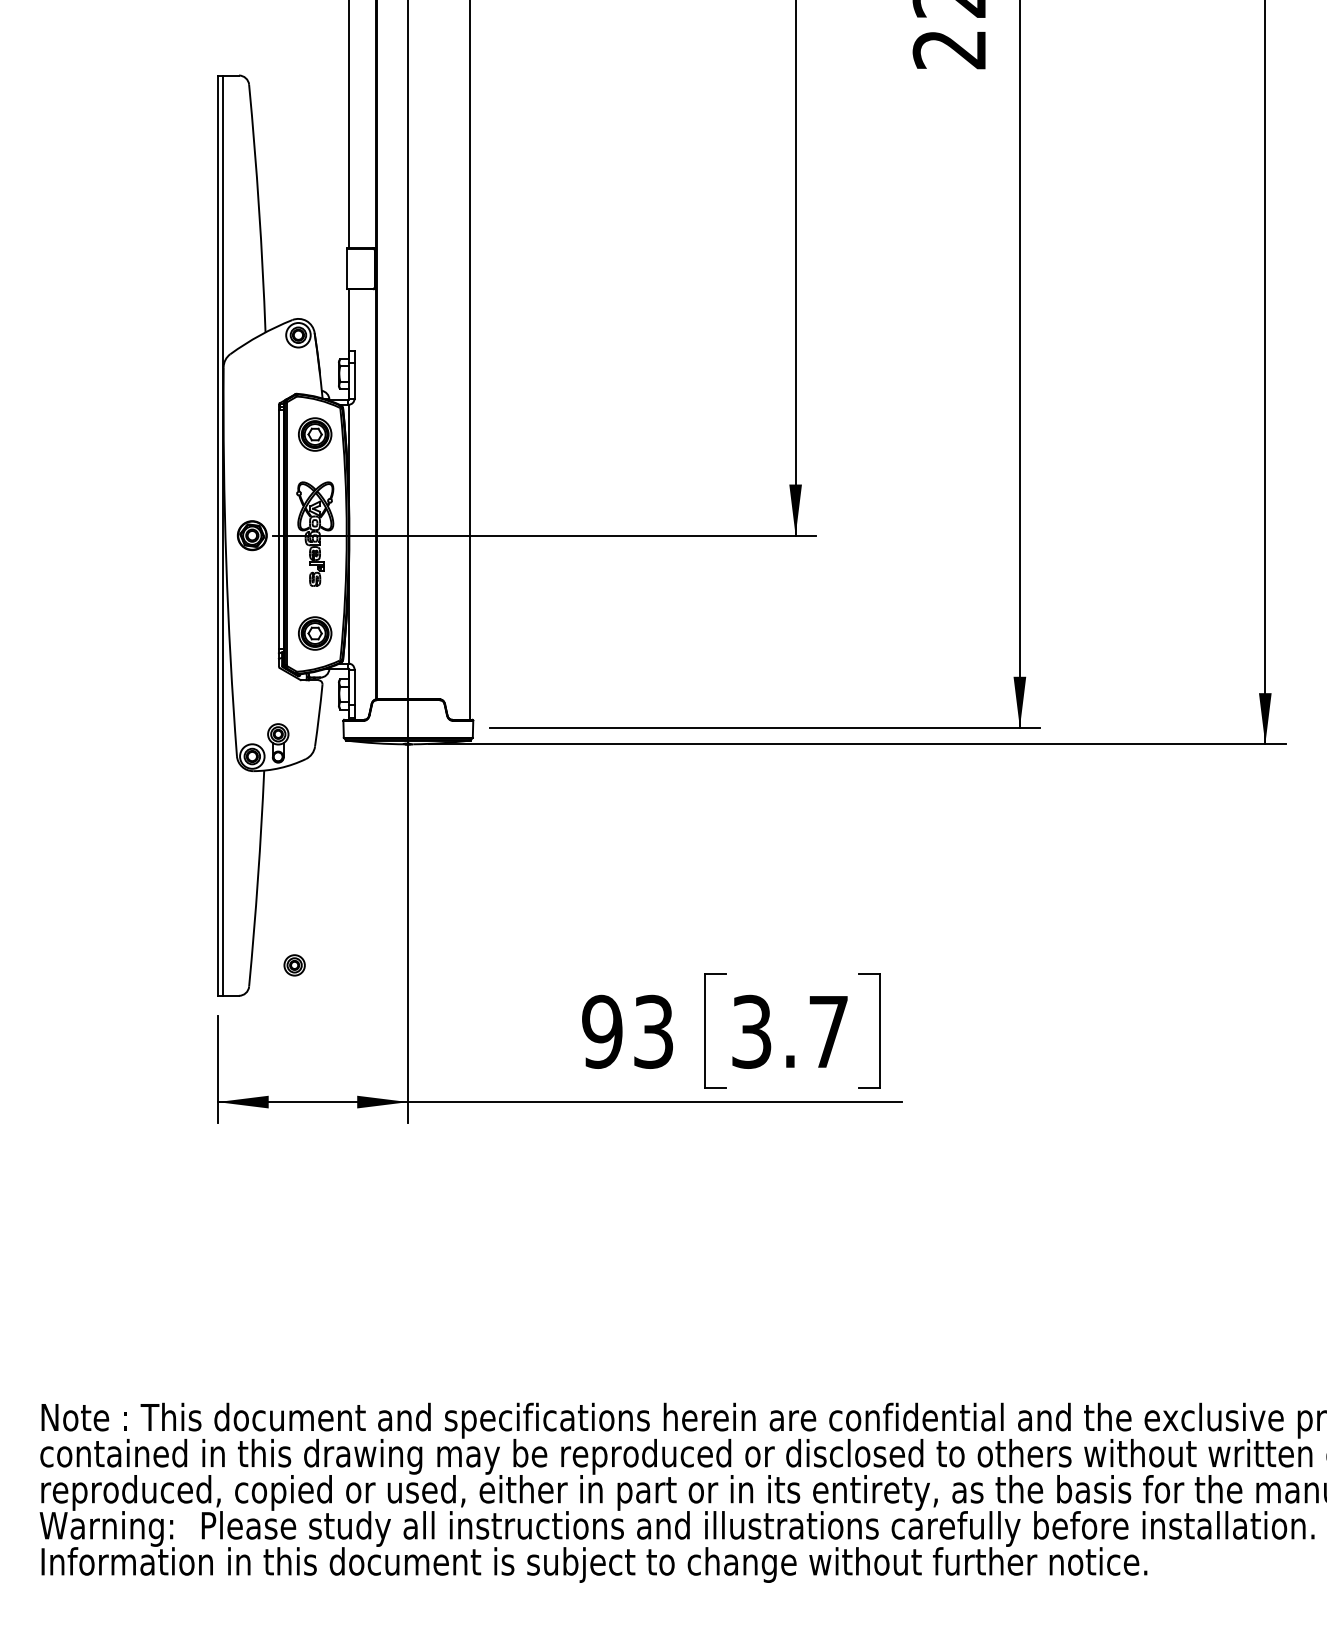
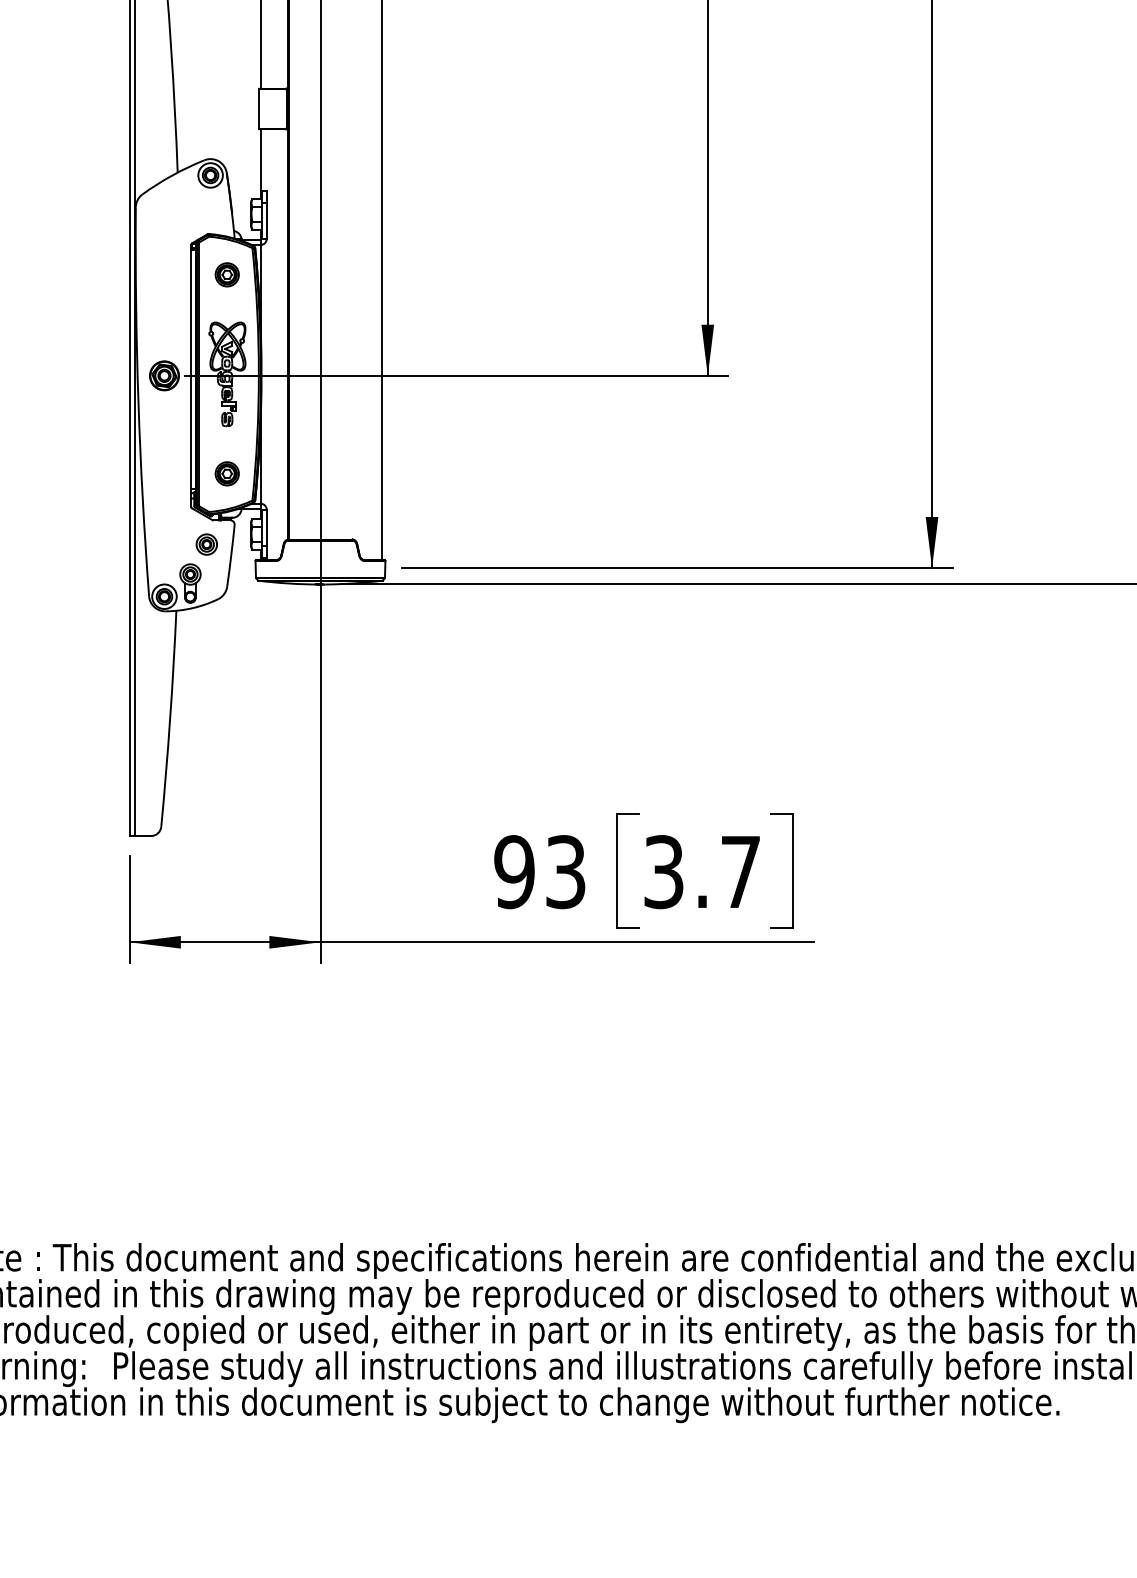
part: (314, 434) -> (226, 274), size x0.71
part: (314, 633) -> (226, 473), size x0.71
part: (294, 965) -> (206, 544), moved

